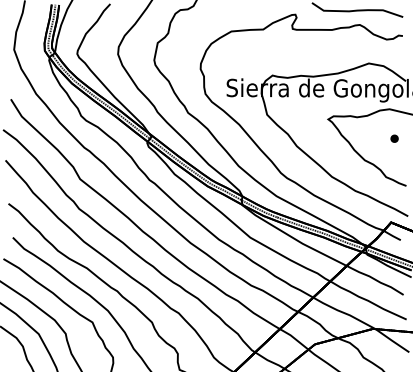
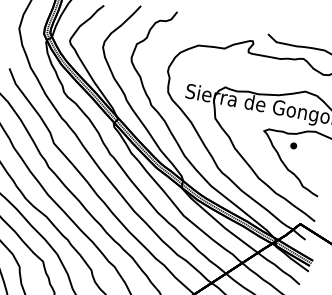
part: (394, 138) -> (293, 145), moved

